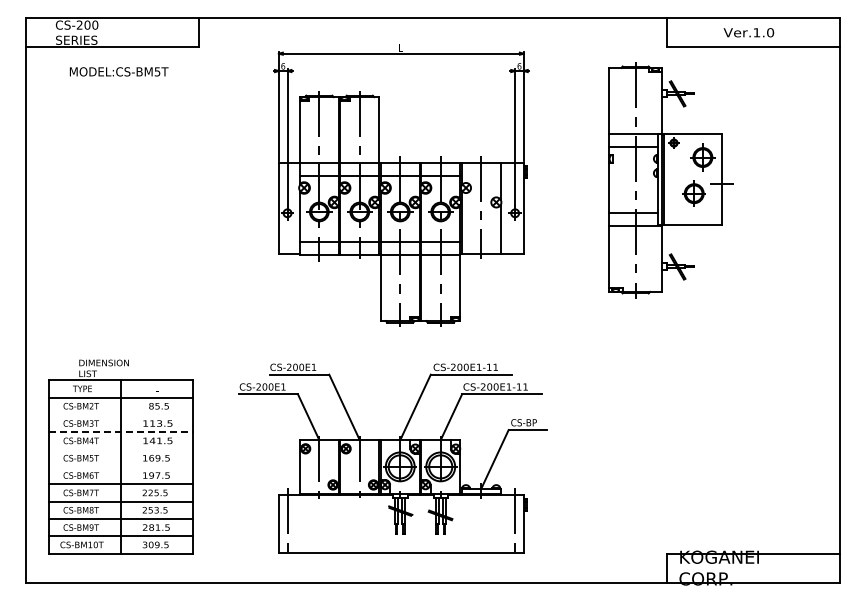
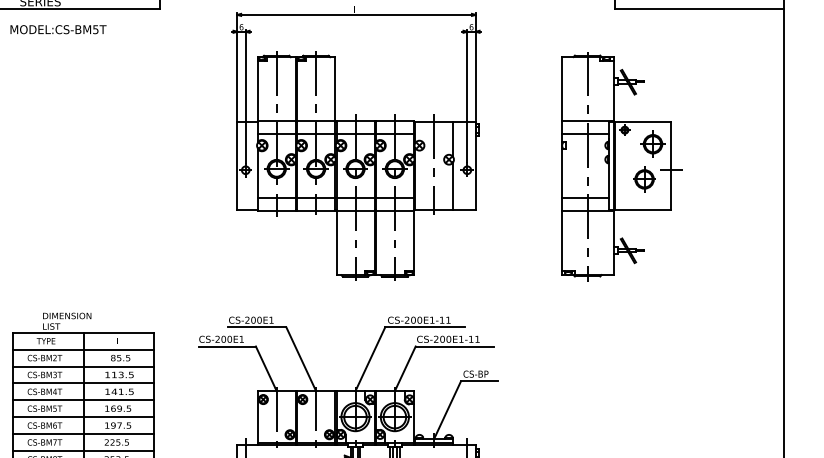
text: (118, 71) -> (57, 29), moved
part: (670, 180) -> (621, 166), moved
line: (120, 414) -> (83, 366), added
line: (121, 432) -> (84, 383), dashed -> solid
line: (120, 449) -> (83, 400), added
line: (120, 466) -> (83, 416), added

